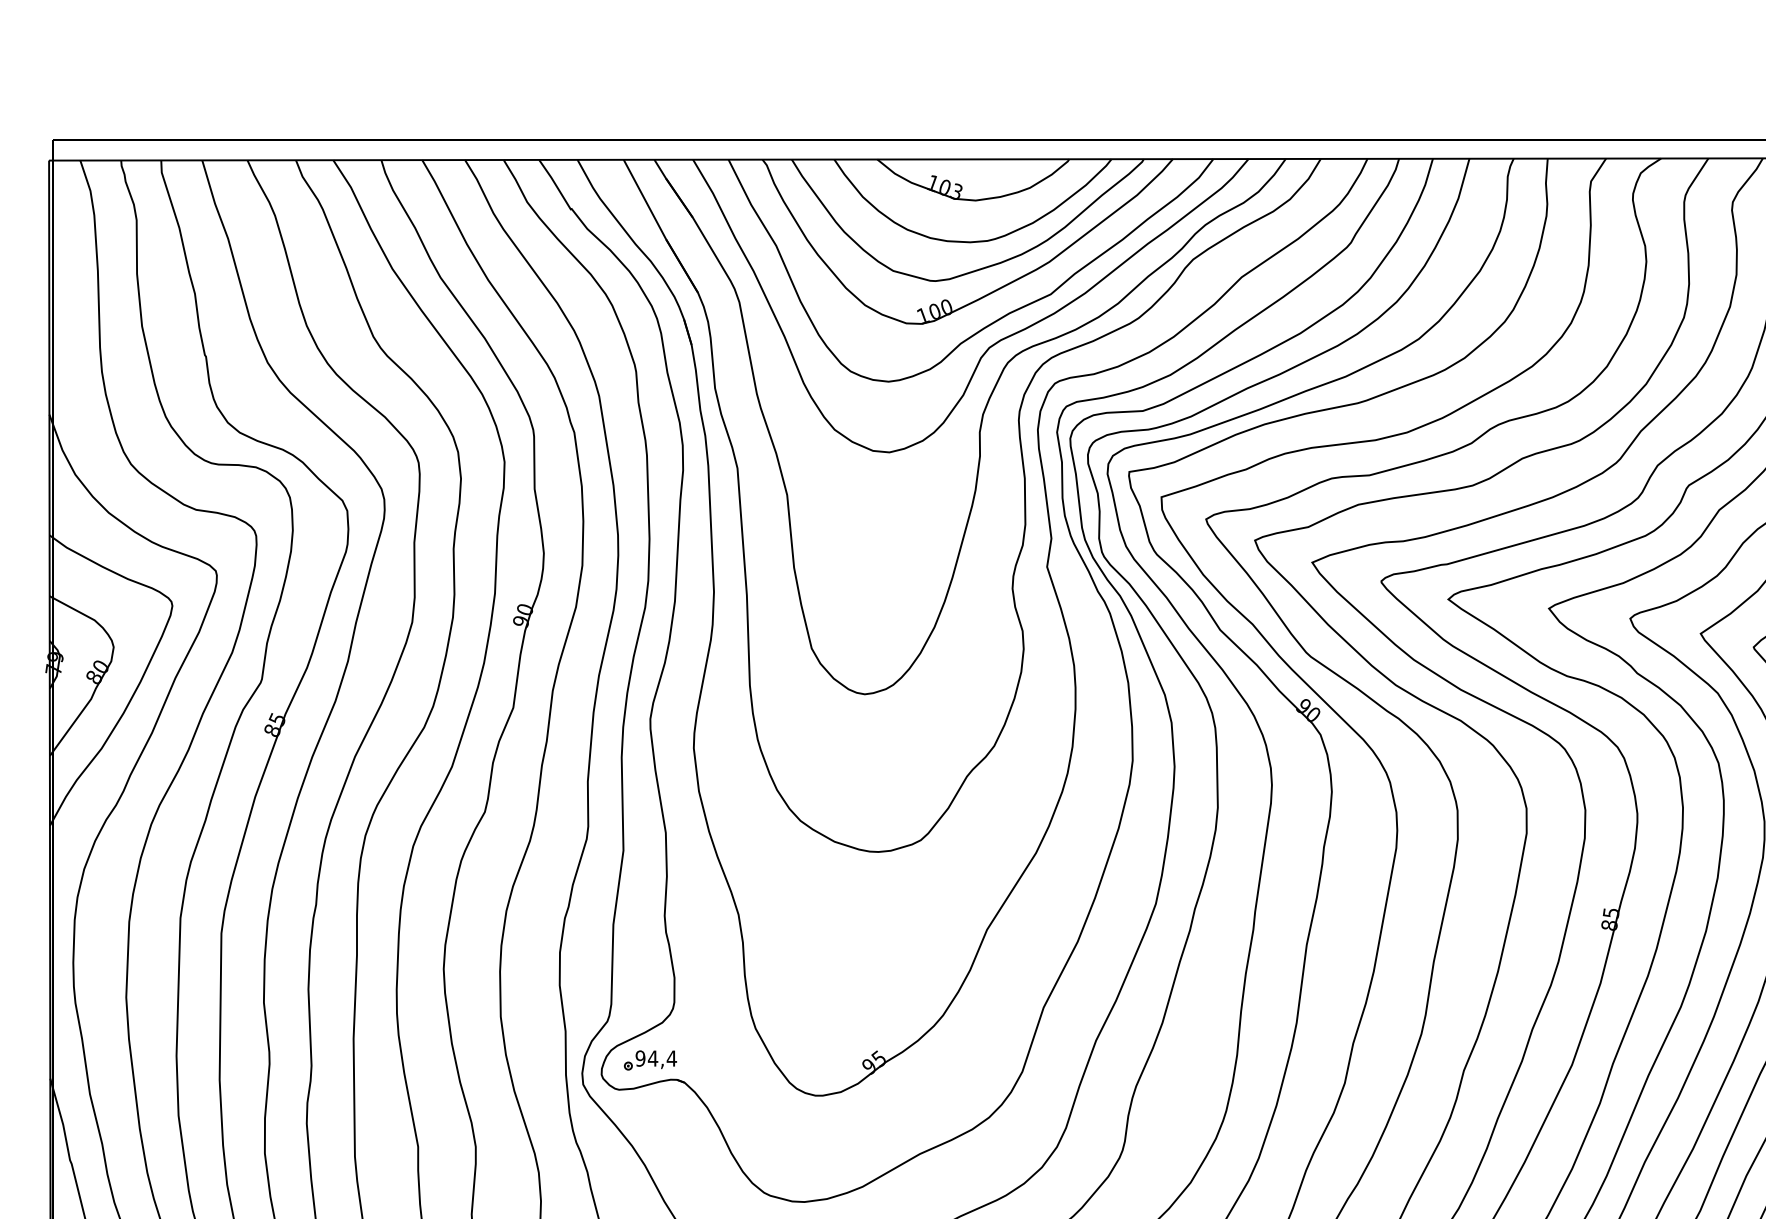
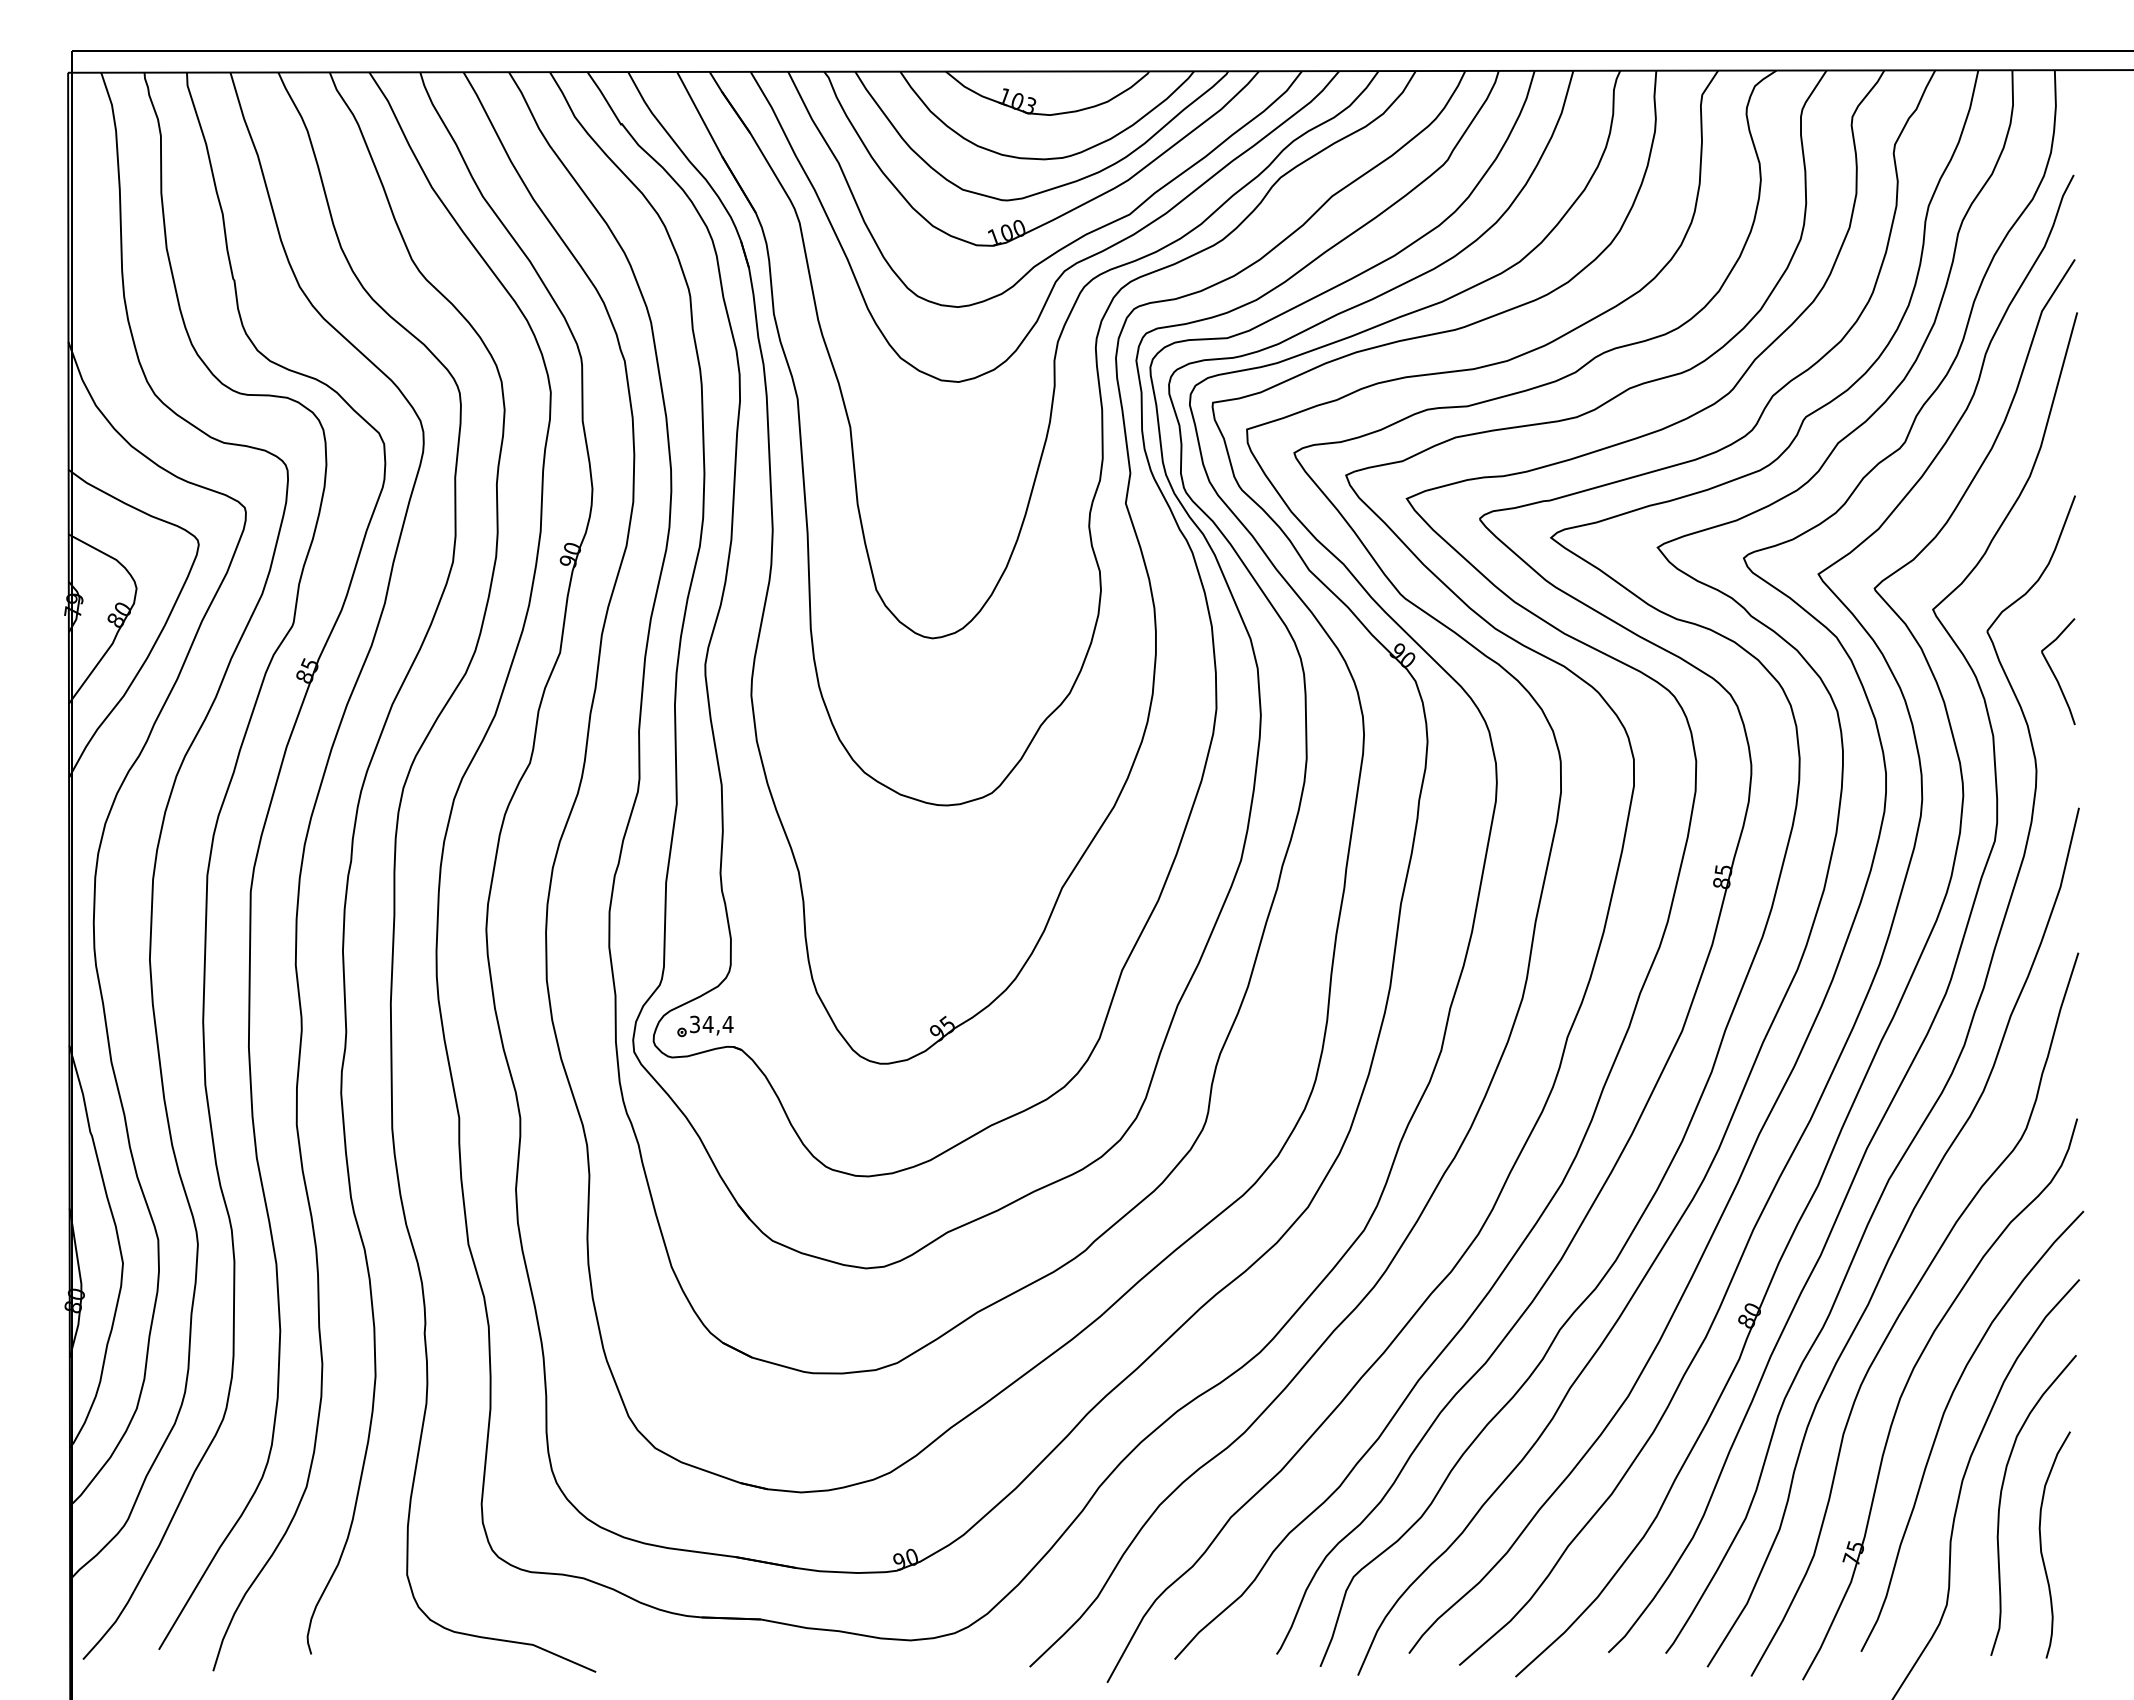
text: (640, 1057) -> (694, 1023), 94,4 -> 34,4

